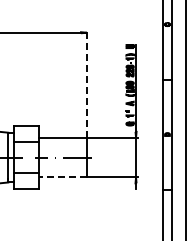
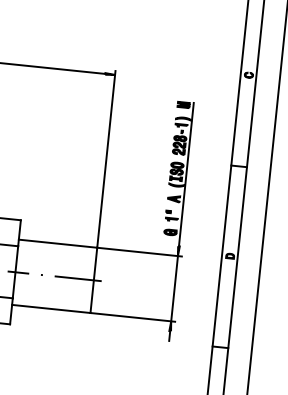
line: (87, 84) -> (107, 160), dashed -> solid
line: (63, 177) -> (51, 309), dashed -> solid

